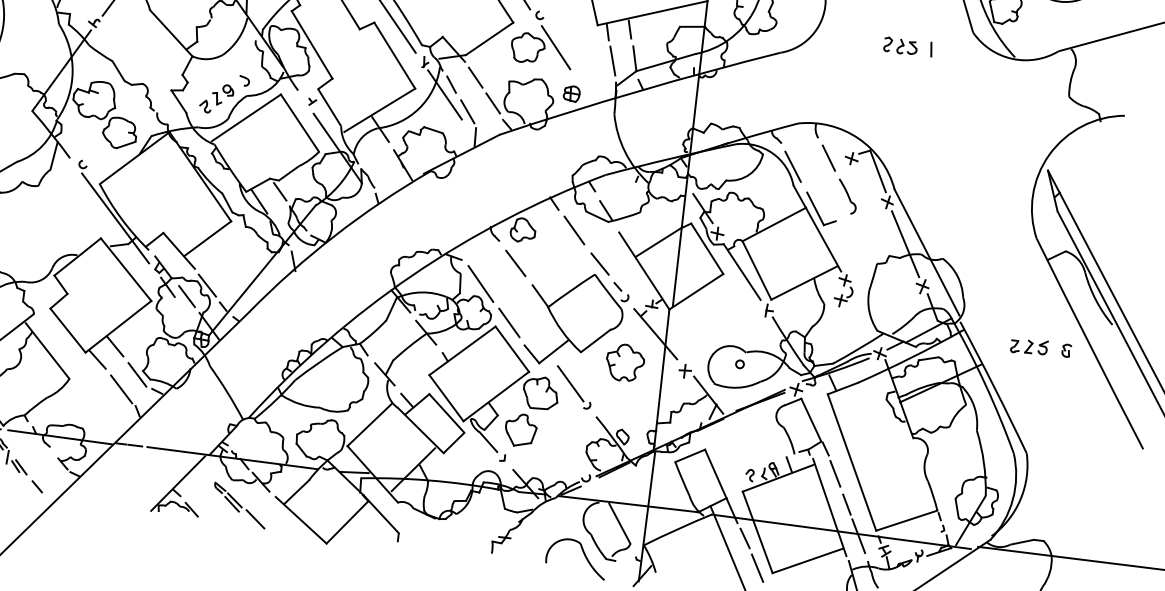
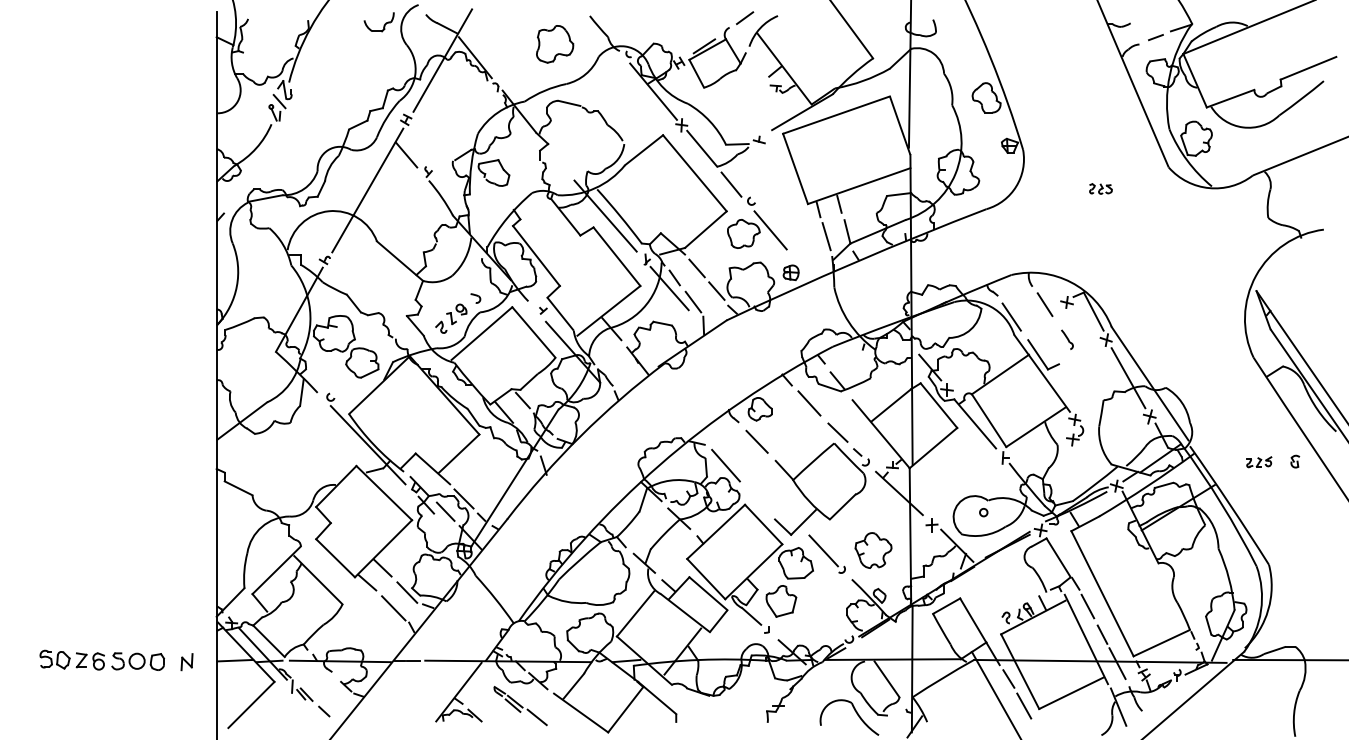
part: (900, 45) -> (1100, 188), size x0.7
line: (931, 49) -> (1130, 188), removed
part: (847, 196) -> (1067, 339), size x0.6
line: (509, 322) -> (757, 499), removed
part: (1029, 347) -> (1259, 462), size x0.7
part: (625, 362) -> (873, 550), moved

